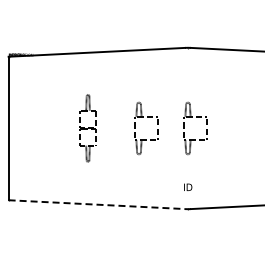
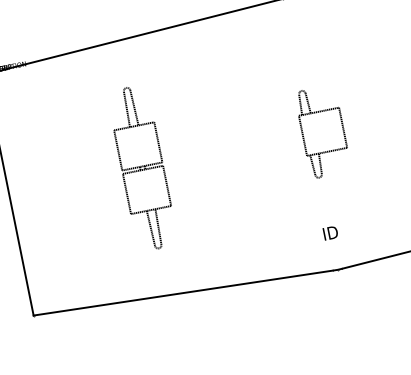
part: (87, 127) -> (141, 166), size x1.43
part: (135, 128) -> (222, 152), removed
line: (97, 204) -> (184, 292), dashed -> solid

